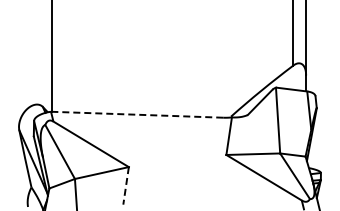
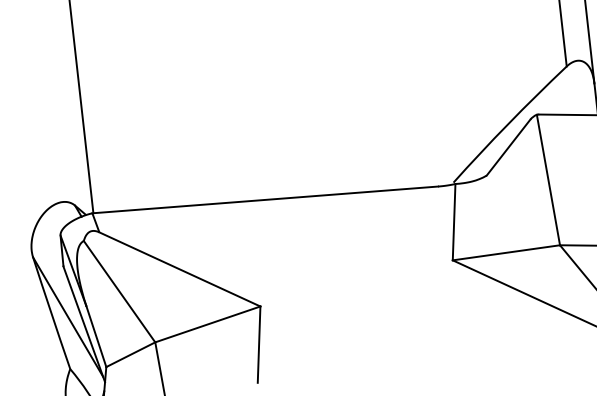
line: (136, 114) -> (263, 199), dashed -> solid
line: (126, 185) -> (259, 343), dashed -> solid

